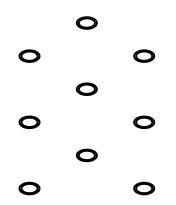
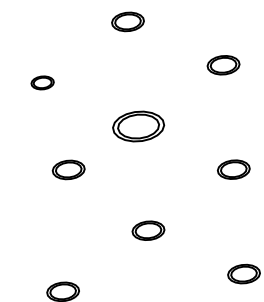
part: (29, 55) -> (42, 82), size x0.7
part: (86, 88) -> (137, 125), size x1.6
part: (29, 121) -> (68, 168), moved

